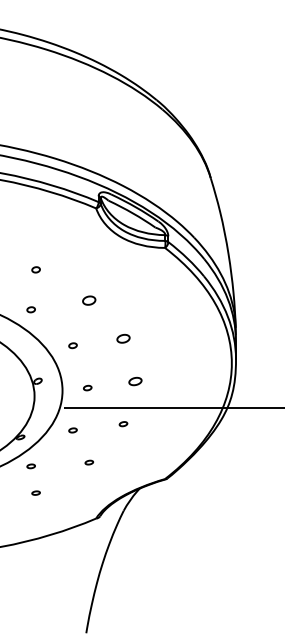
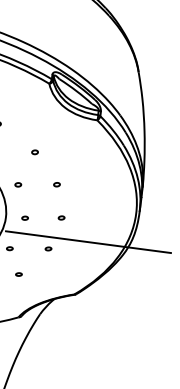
part: (89, 299) -> (35, 151), size x0.62
part: (123, 338) -> (57, 184), size x0.62
part: (134, 381) -> (61, 217), size x0.62

